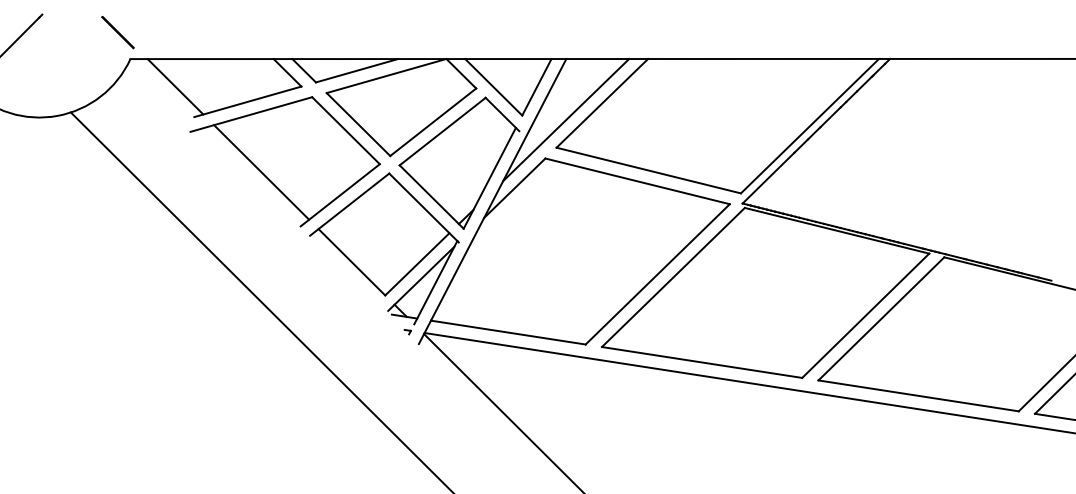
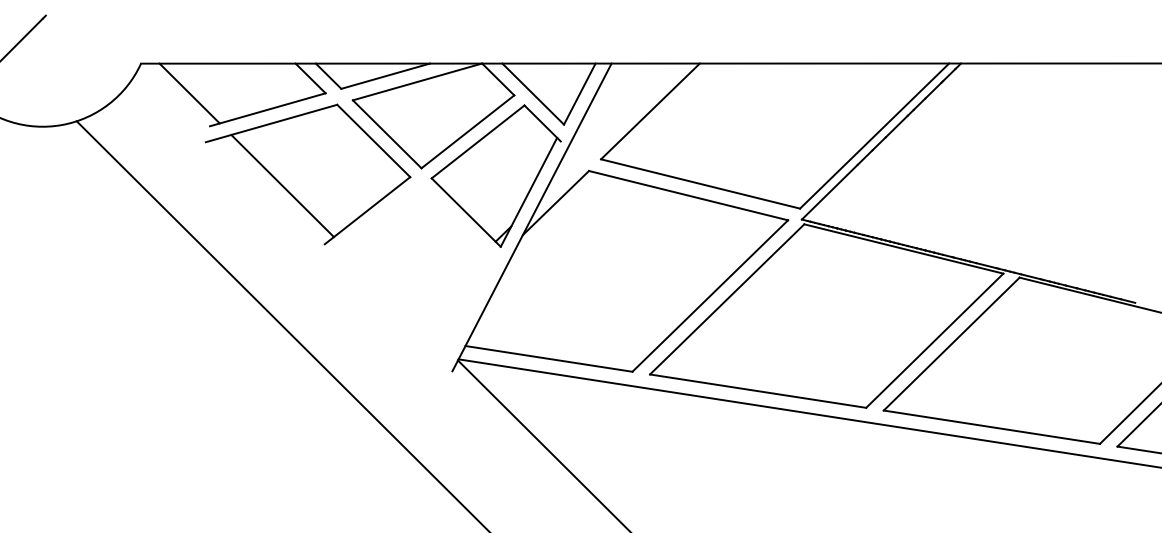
line: (117, 32) -> (127, 34), removed
line: (566, 120) -> (611, 129), removed
part: (384, 253) -> (415, 273), removed

